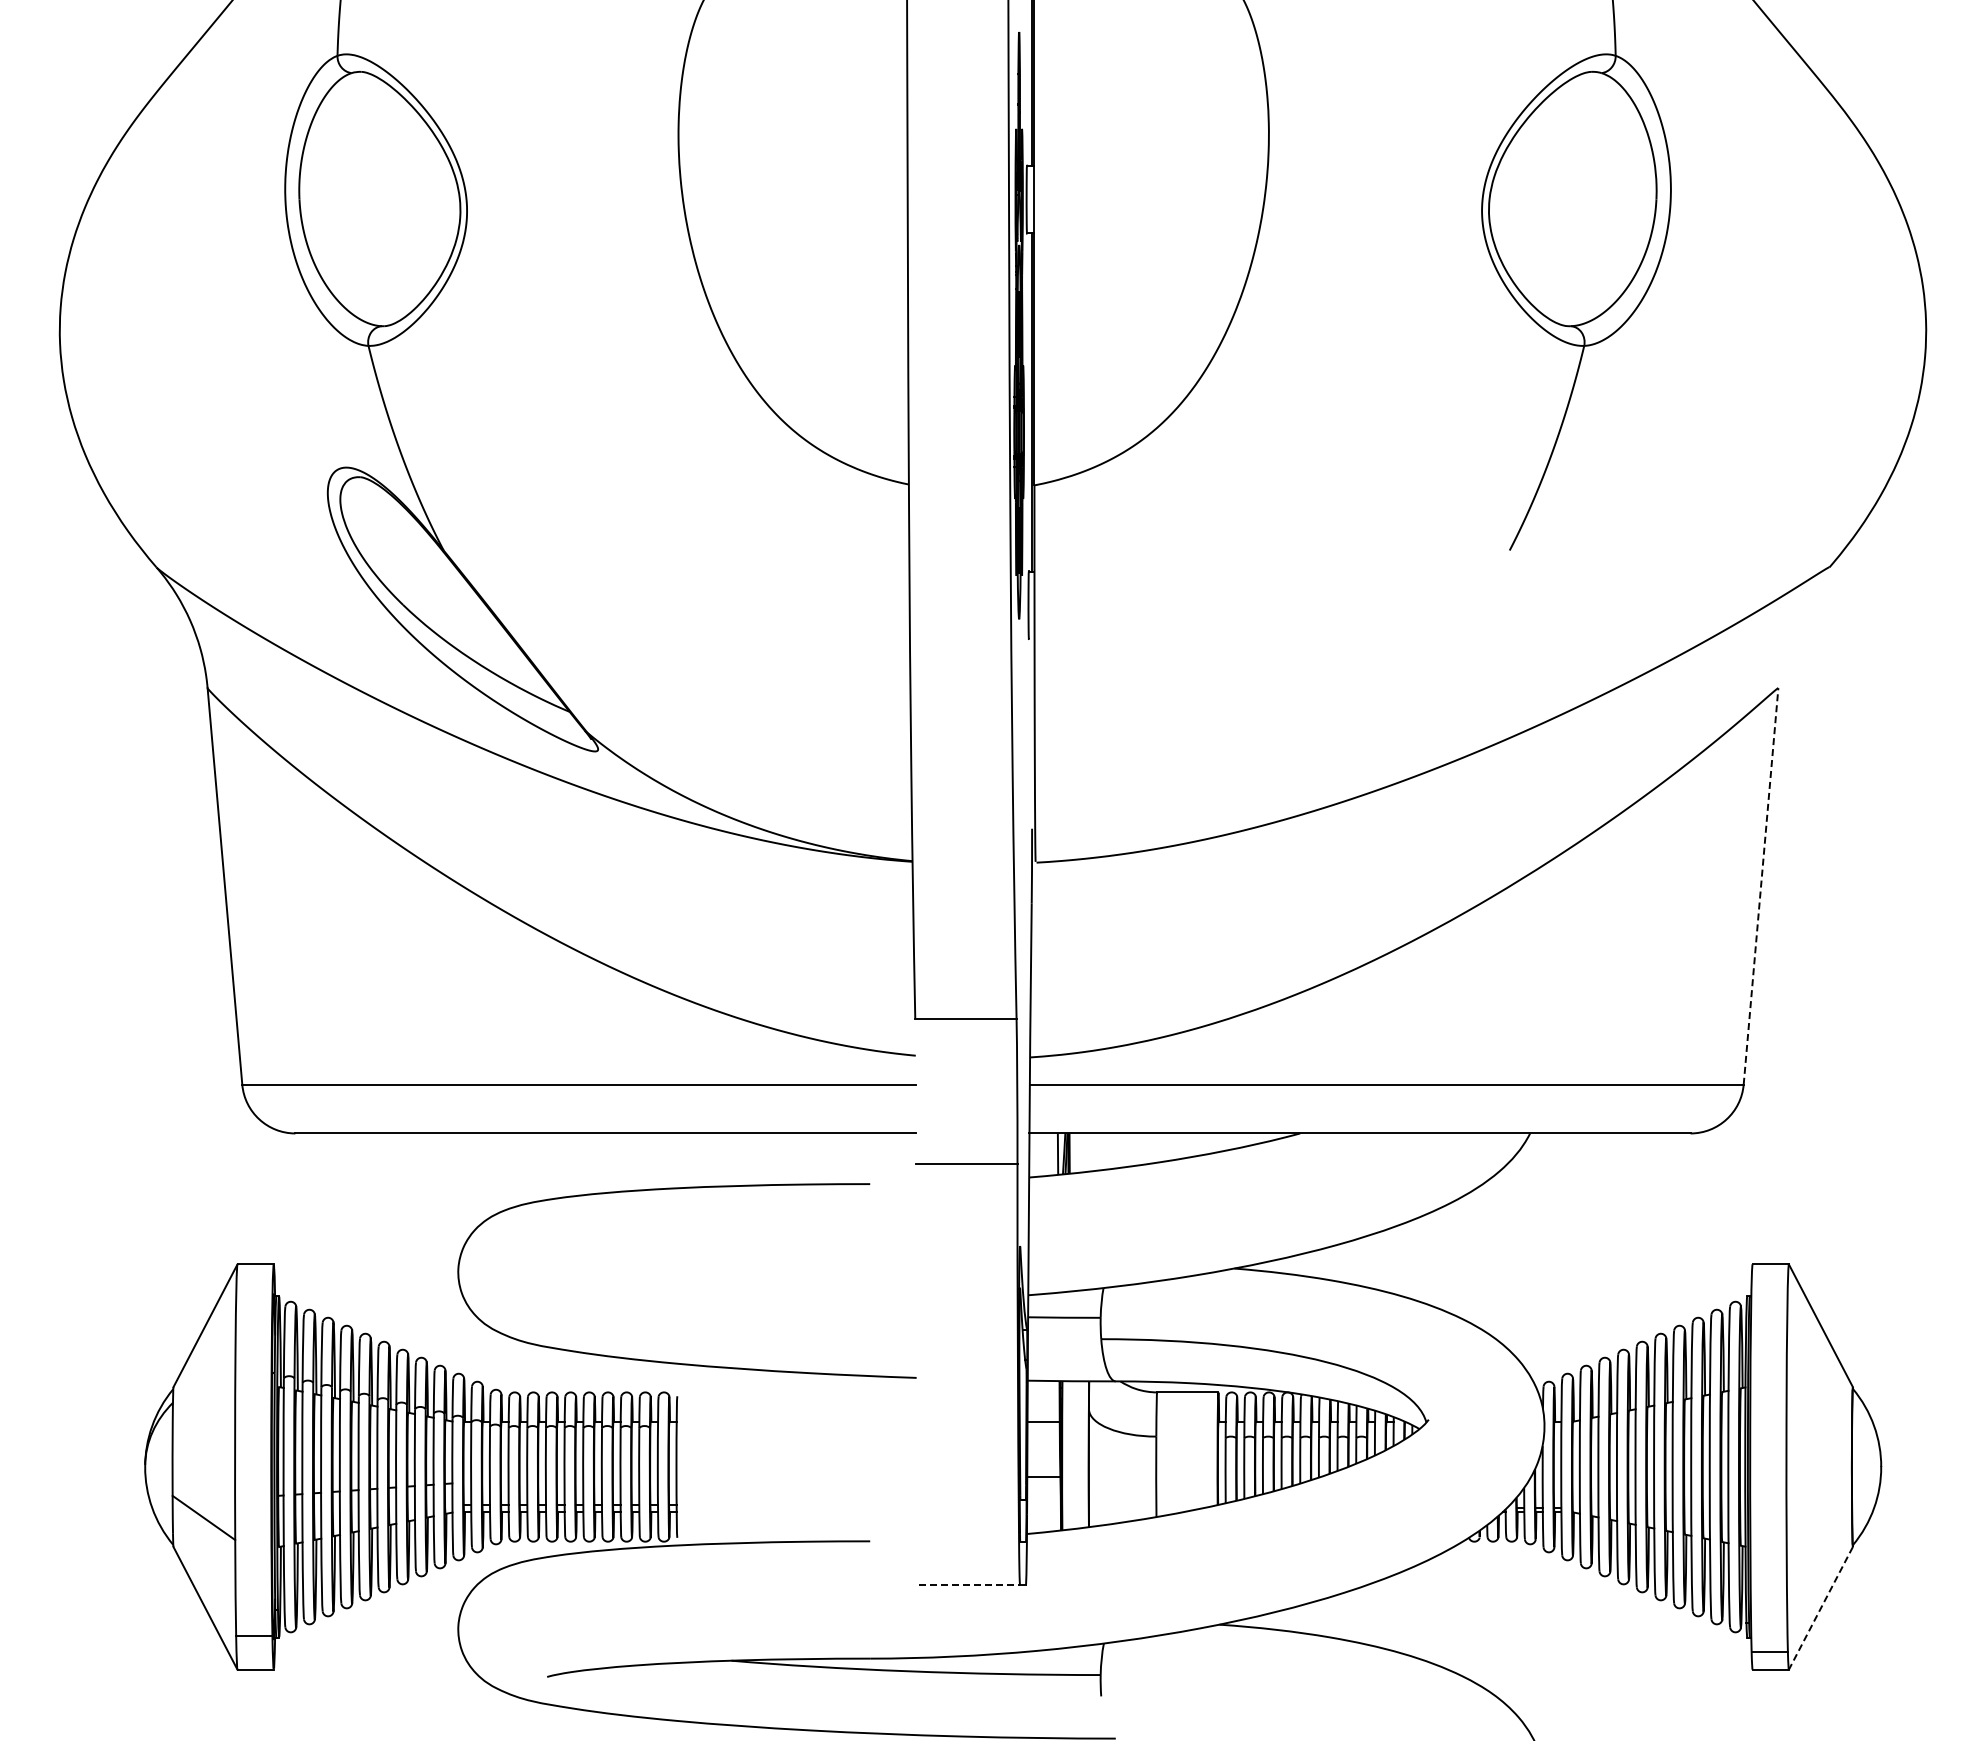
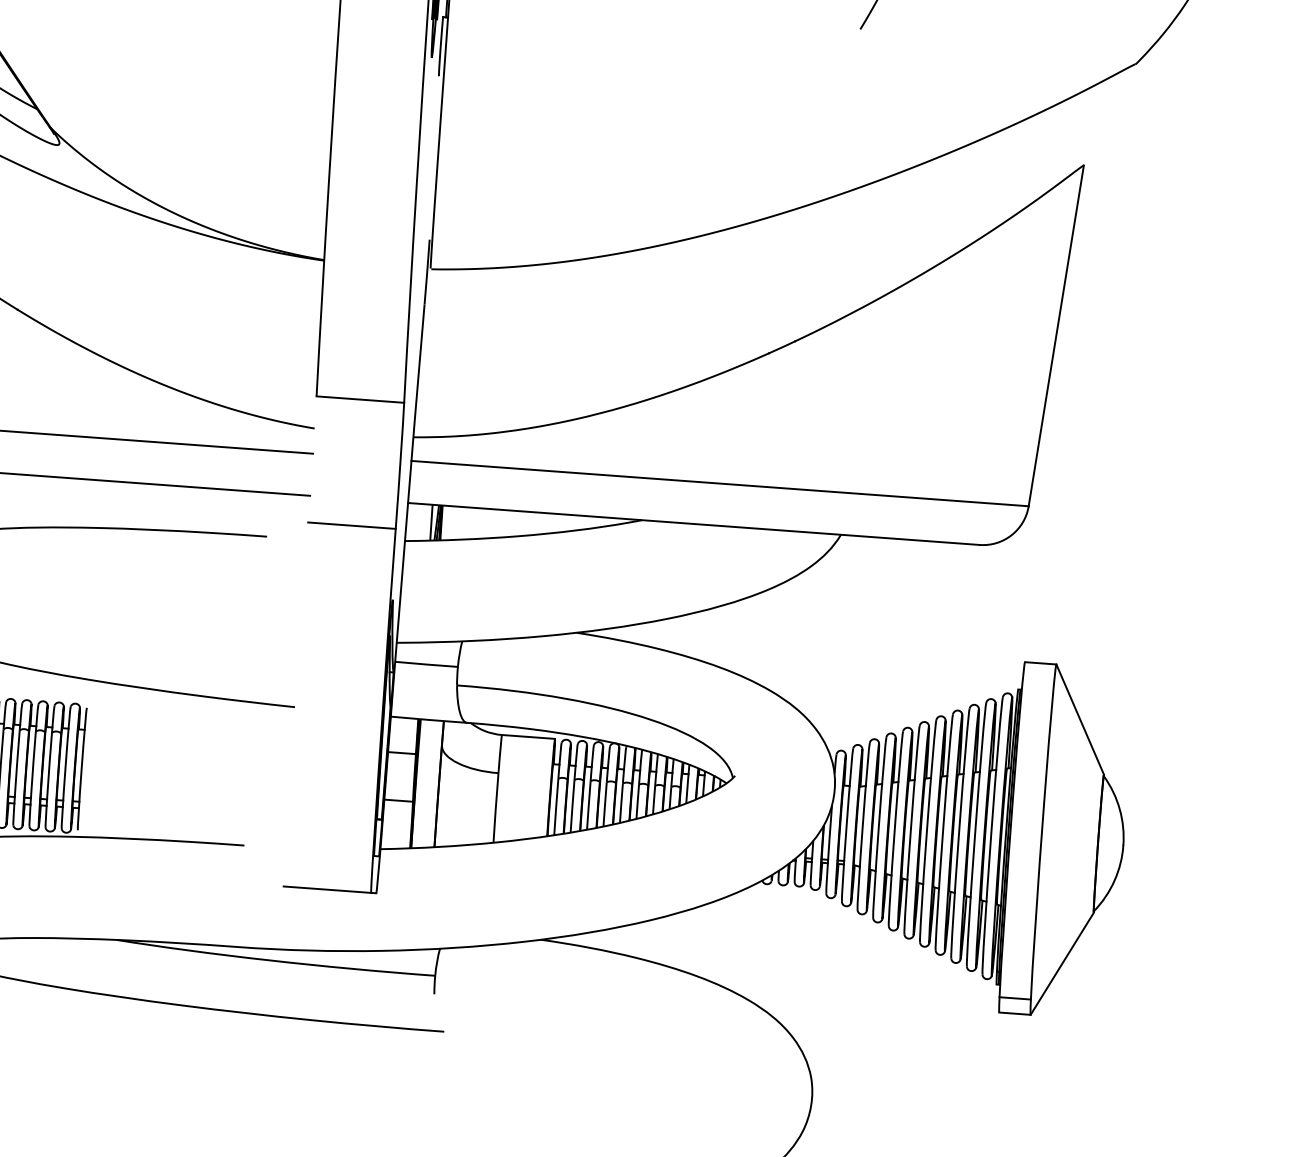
line: (1761, 885) -> (1056, 335), dashed -> solid
line: (969, 1585) -> (327, 890), dashed -> solid
line: (1820, 1608) -> (1061, 963), dashed -> solid

